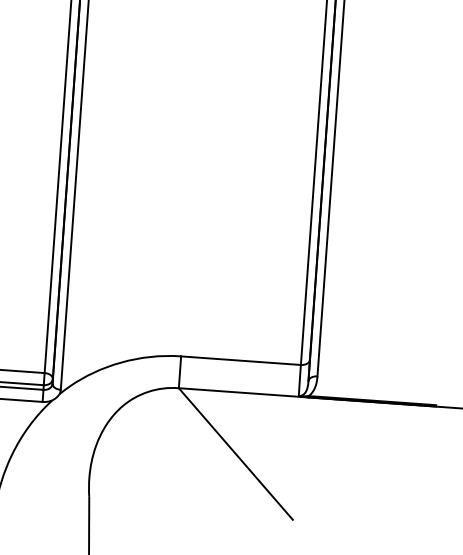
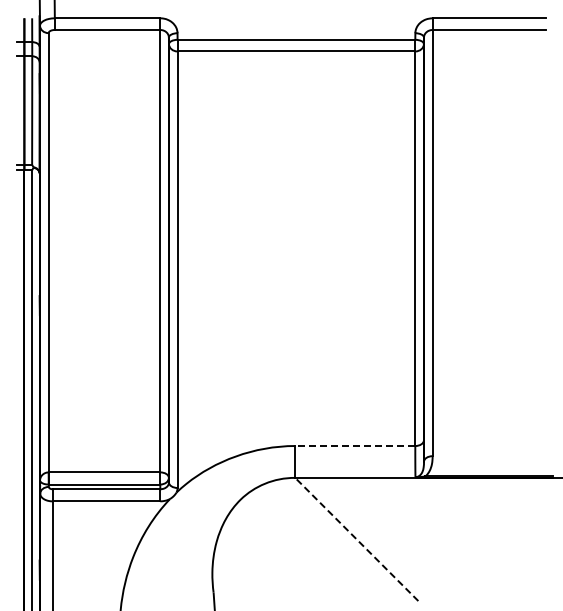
line: (240, 361) -> (354, 446), solid -> dashed
line: (235, 454) -> (356, 539), solid -> dashed

